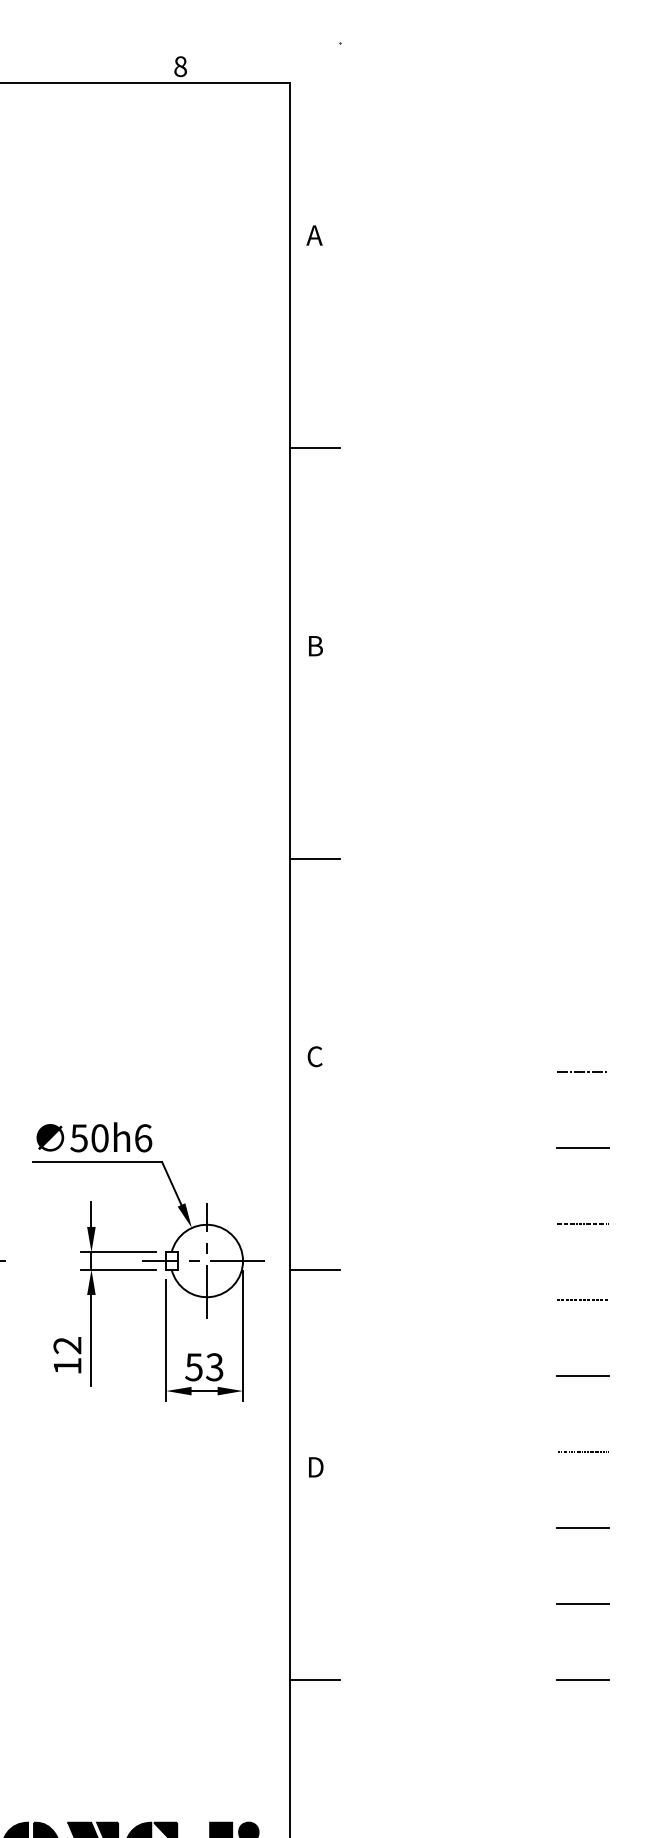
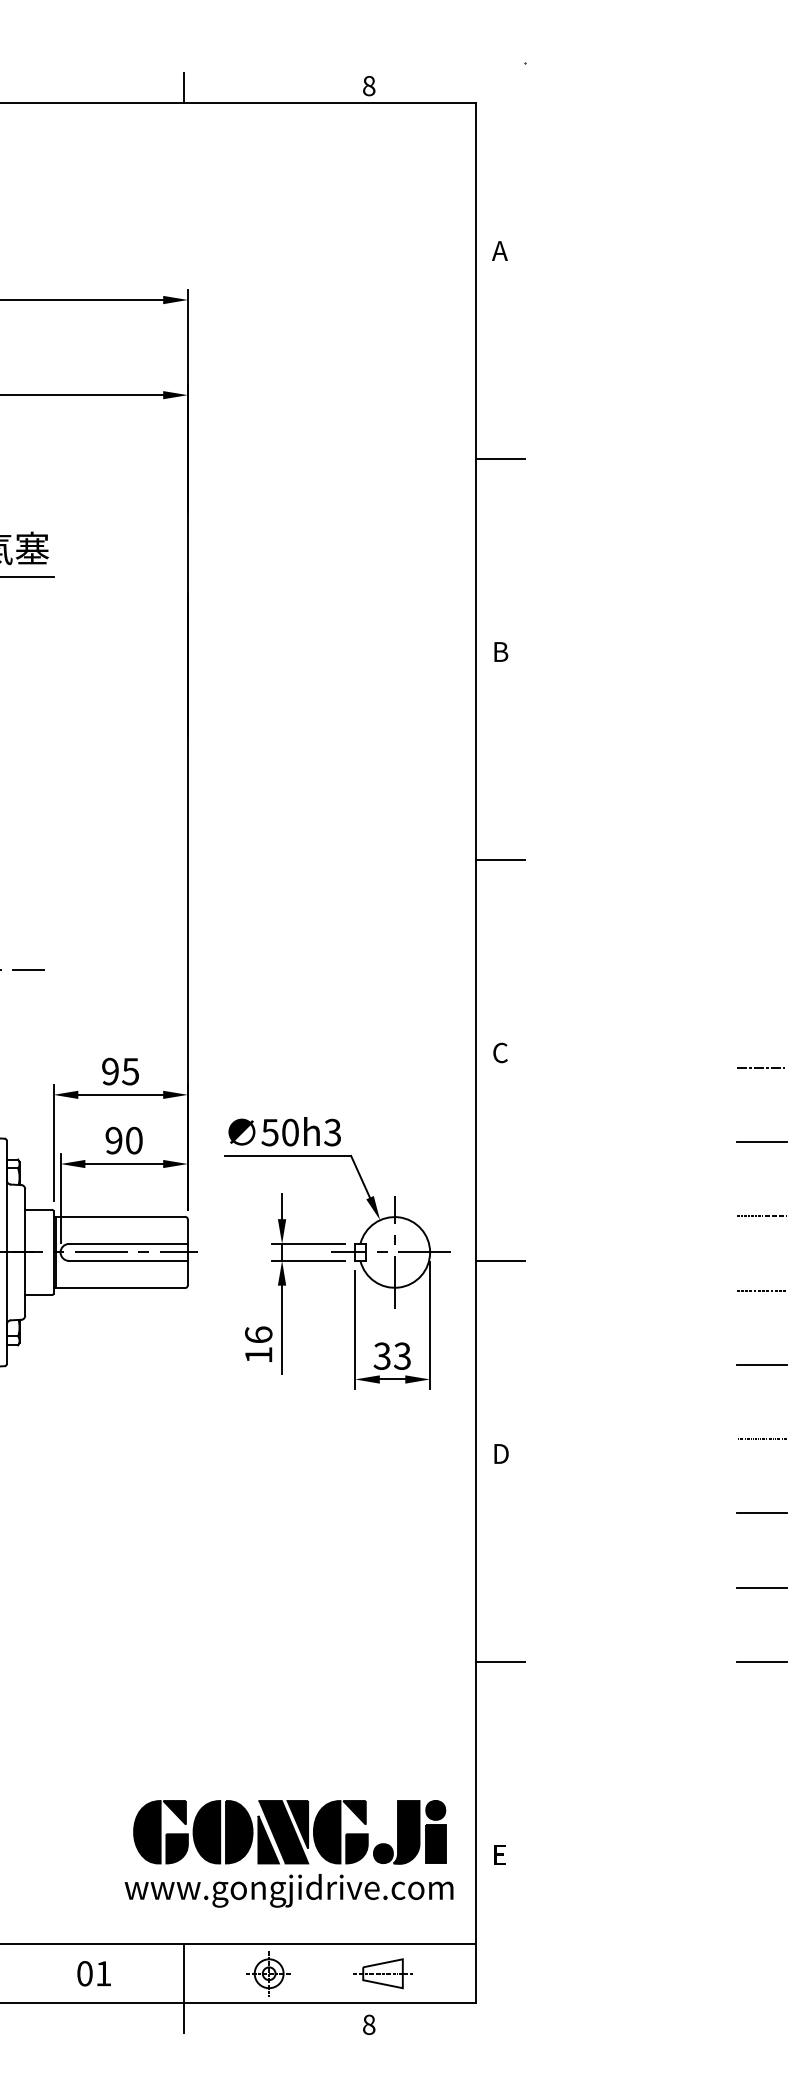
text: (143, 1138) -> (332, 1132), 50h6 -> 50h3
text: (67, 1345) -> (258, 1334), 12 -> 16
text: (194, 1366) -> (382, 1355), 53 -> 33

